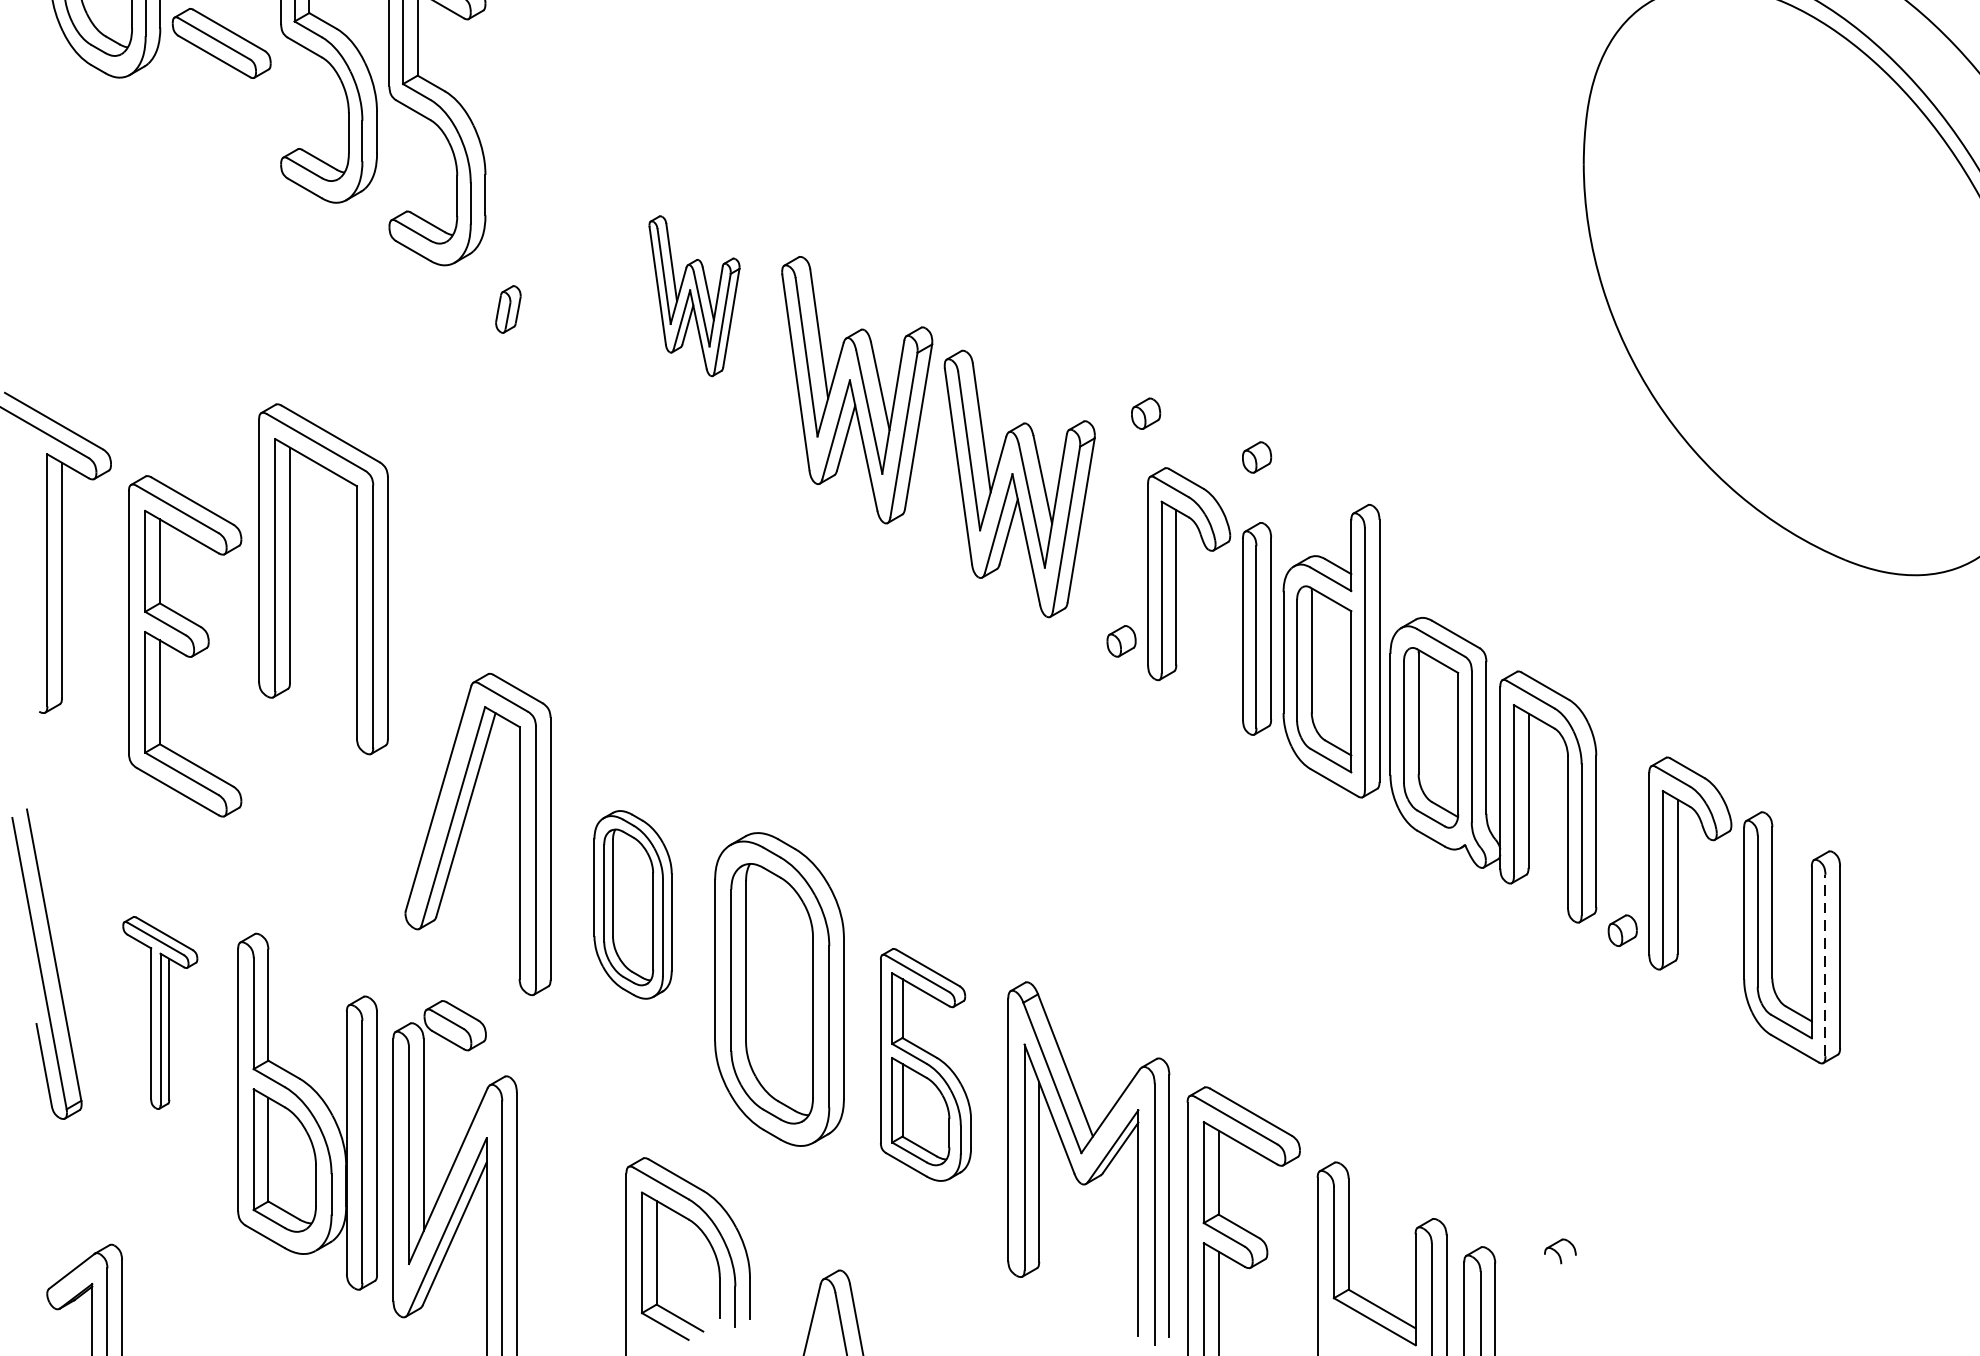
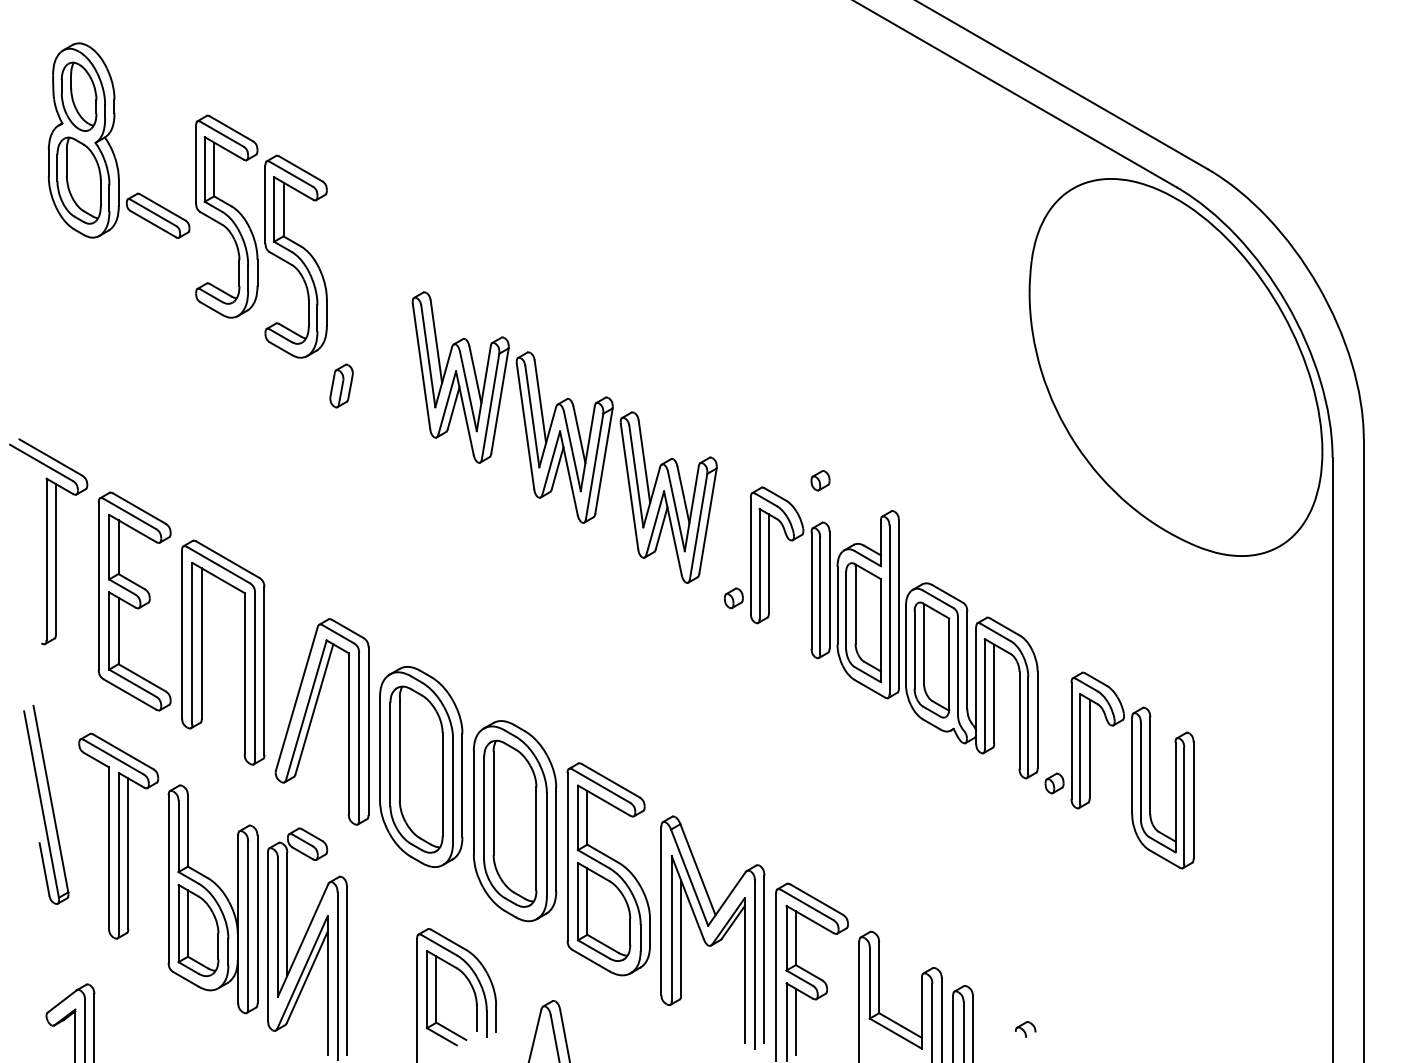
part: (694, 296) -> (460, 377), size x1.67
part: (508, 308) -> (341, 385), size x1.43
part: (1145, 413) -> (749, 452), removed
part: (291, 579) -> (202, 652), moved
part: (633, 904) -> (421, 766), size x1.67
line: (1825, 965) -> (1184, 805), dashed -> solid
part: (159, 1011) -> (118, 835), size x1.67
part: (925, 1065) -> (608, 869), size x1.43
part: (1560, 1251) -> (1025, 1029), moved

